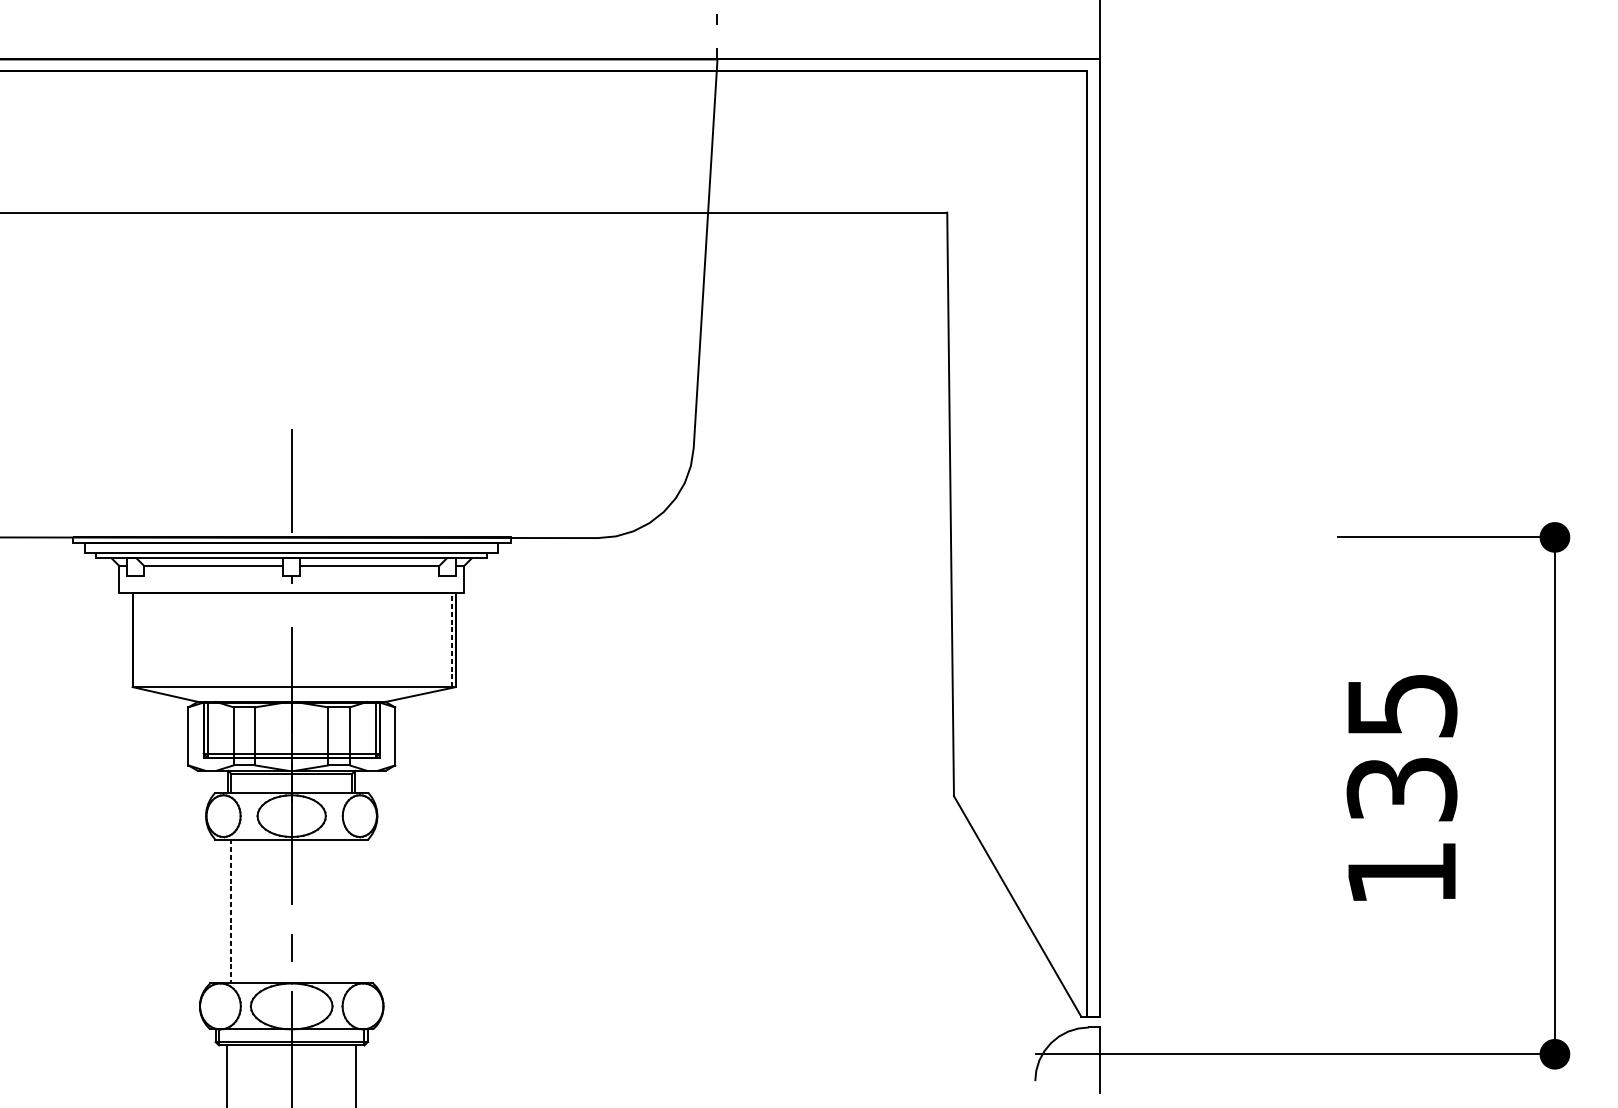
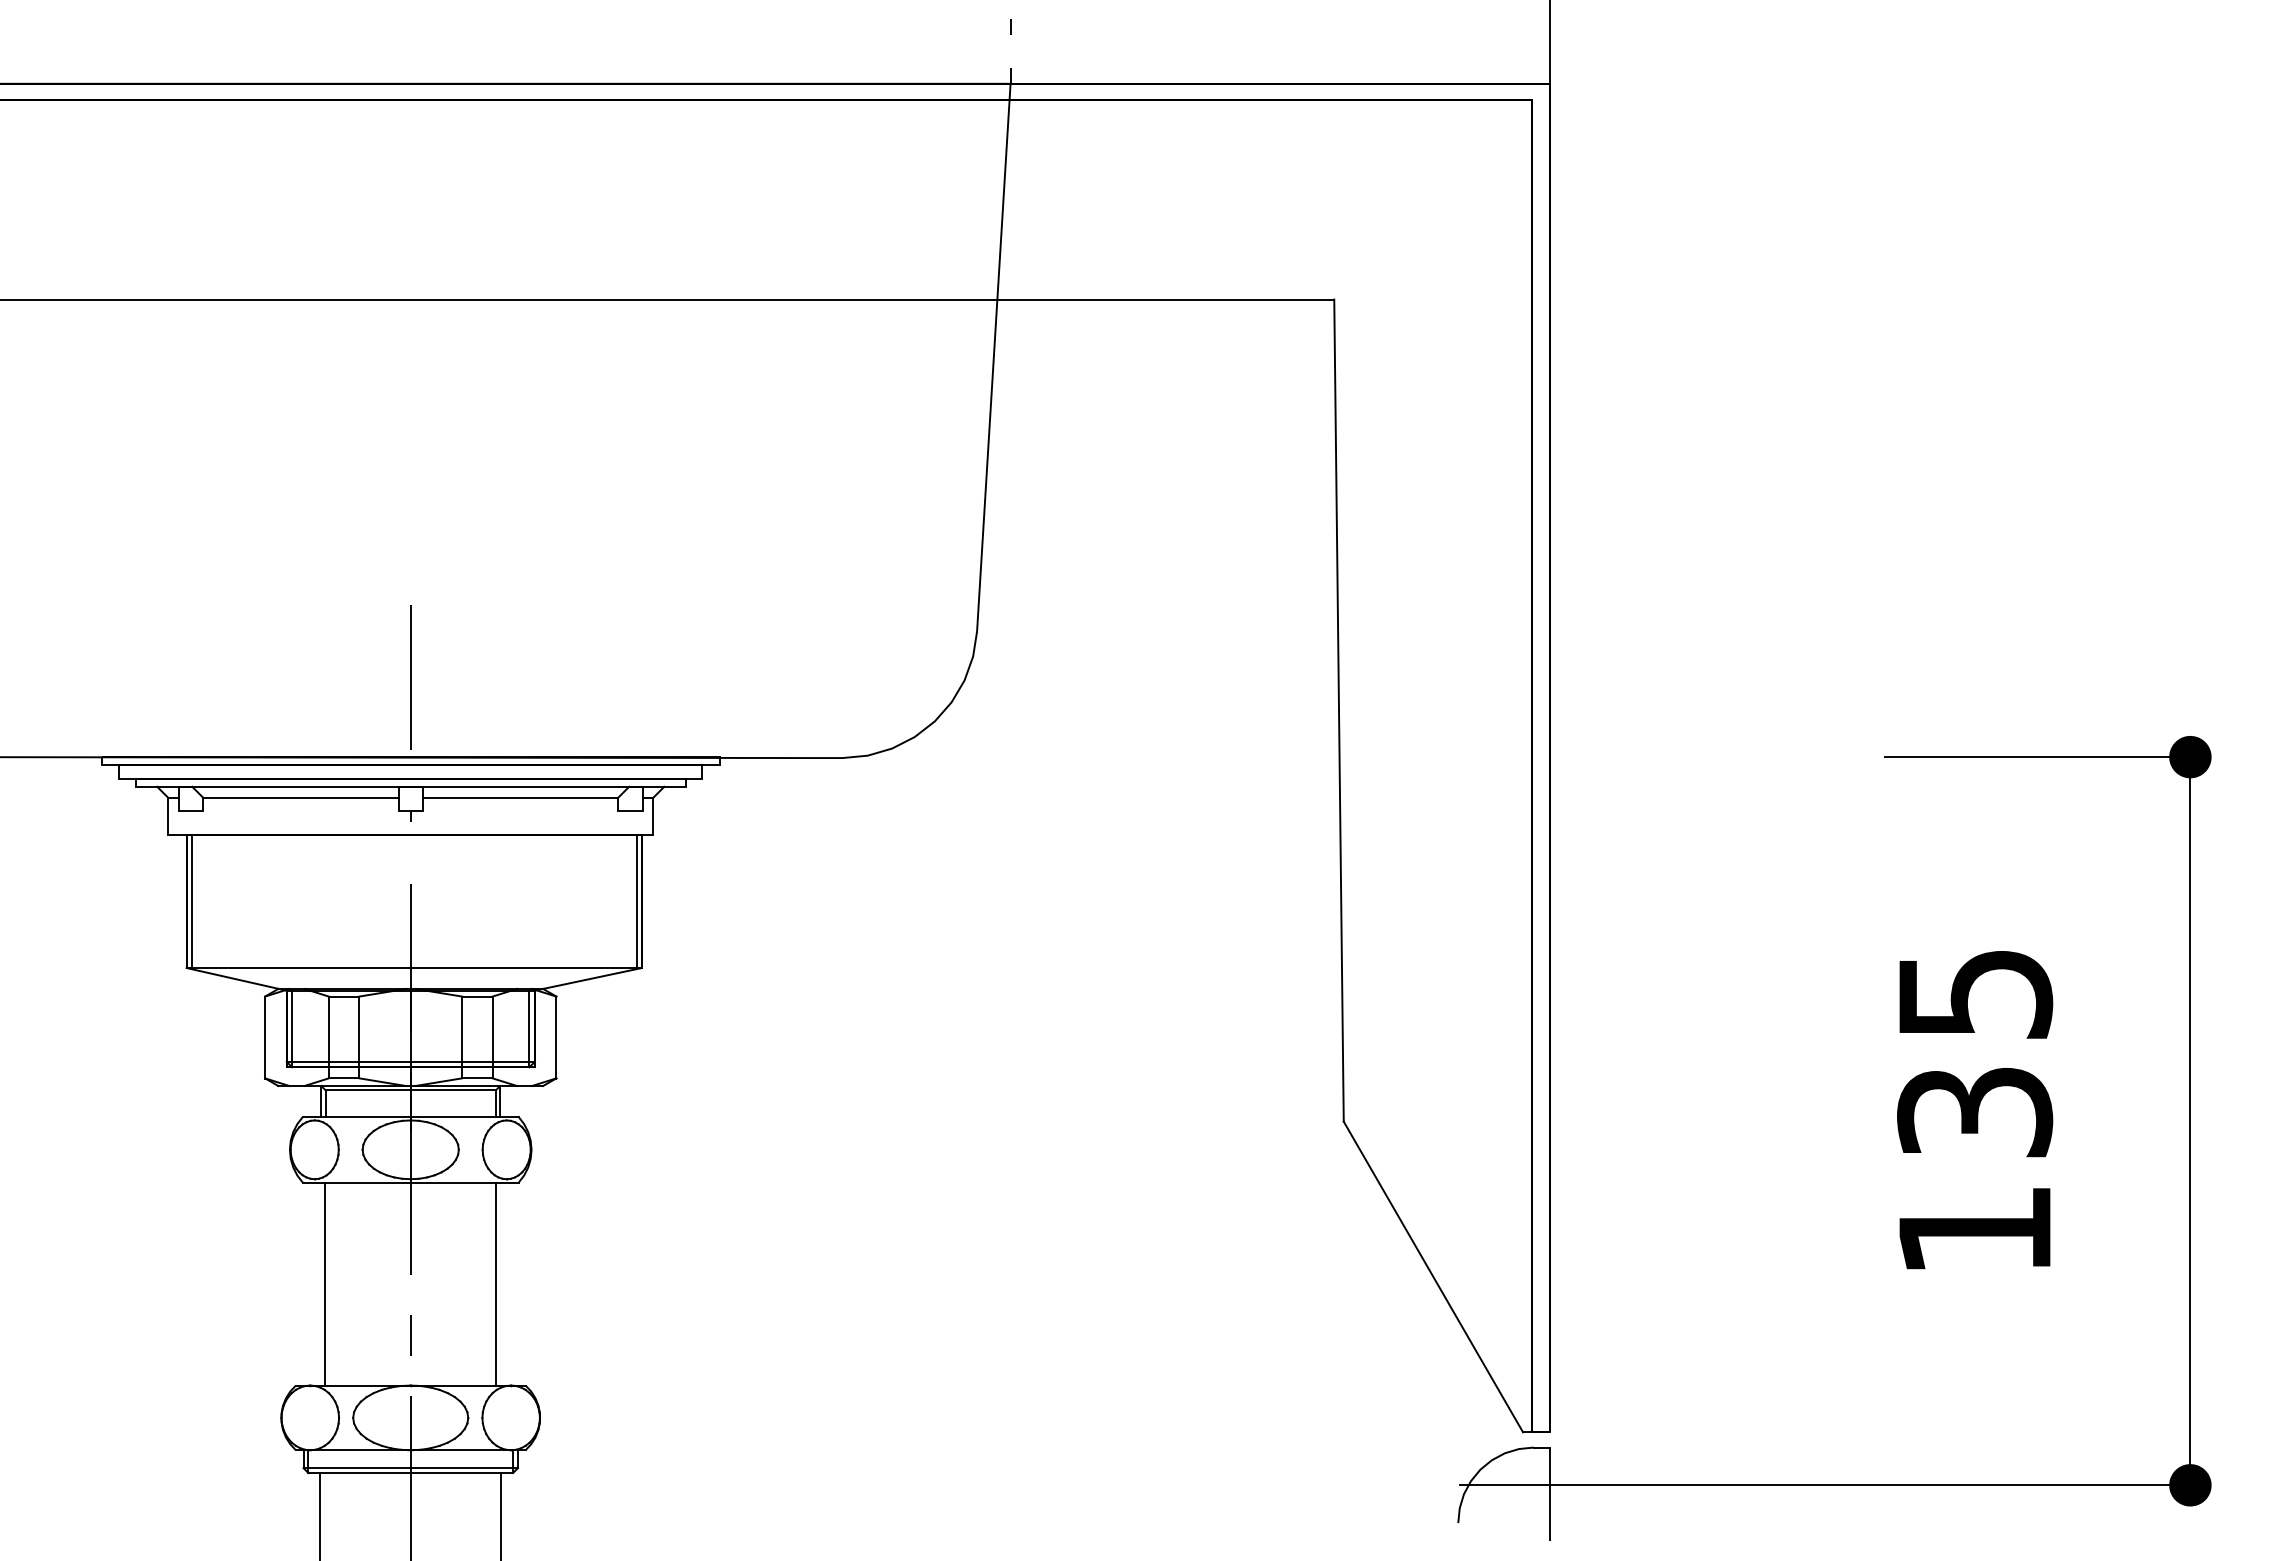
line: (136, 639) -> (192, 901), added
line: (451, 639) -> (636, 901), dashed -> solid
line: (231, 911) -> (325, 1284), dashed -> solid
line: (352, 911) -> (496, 1283), added

